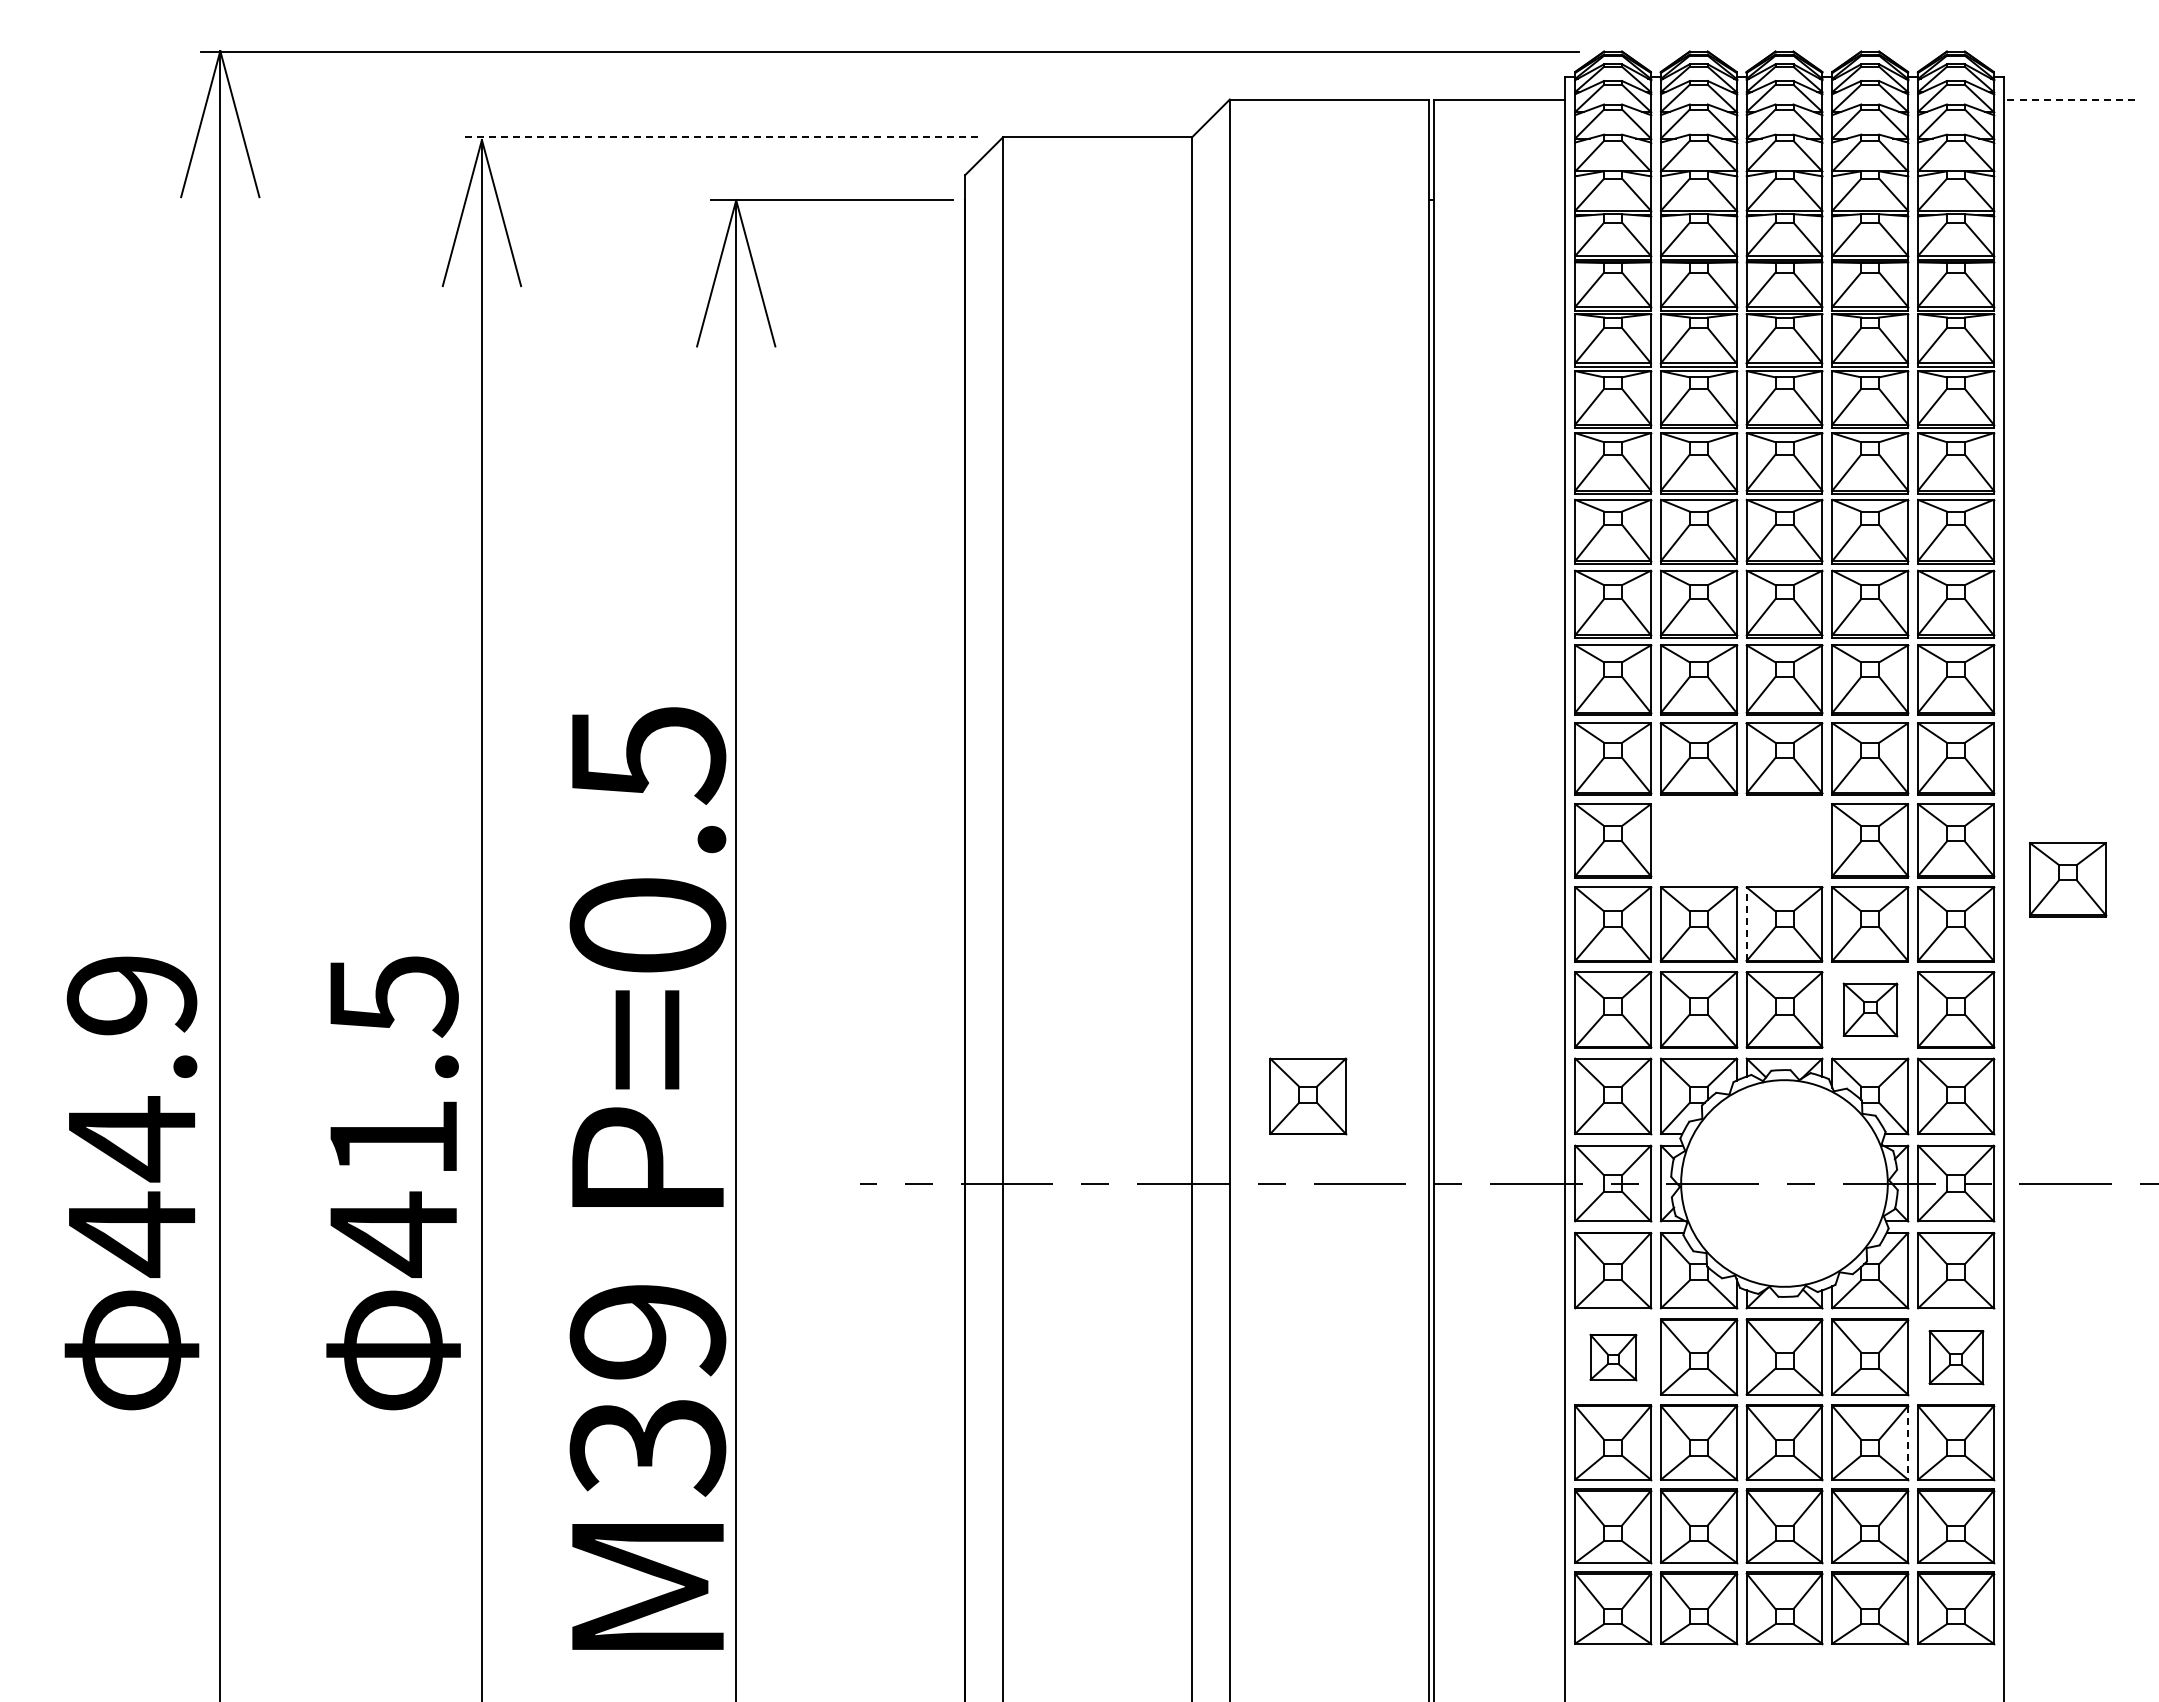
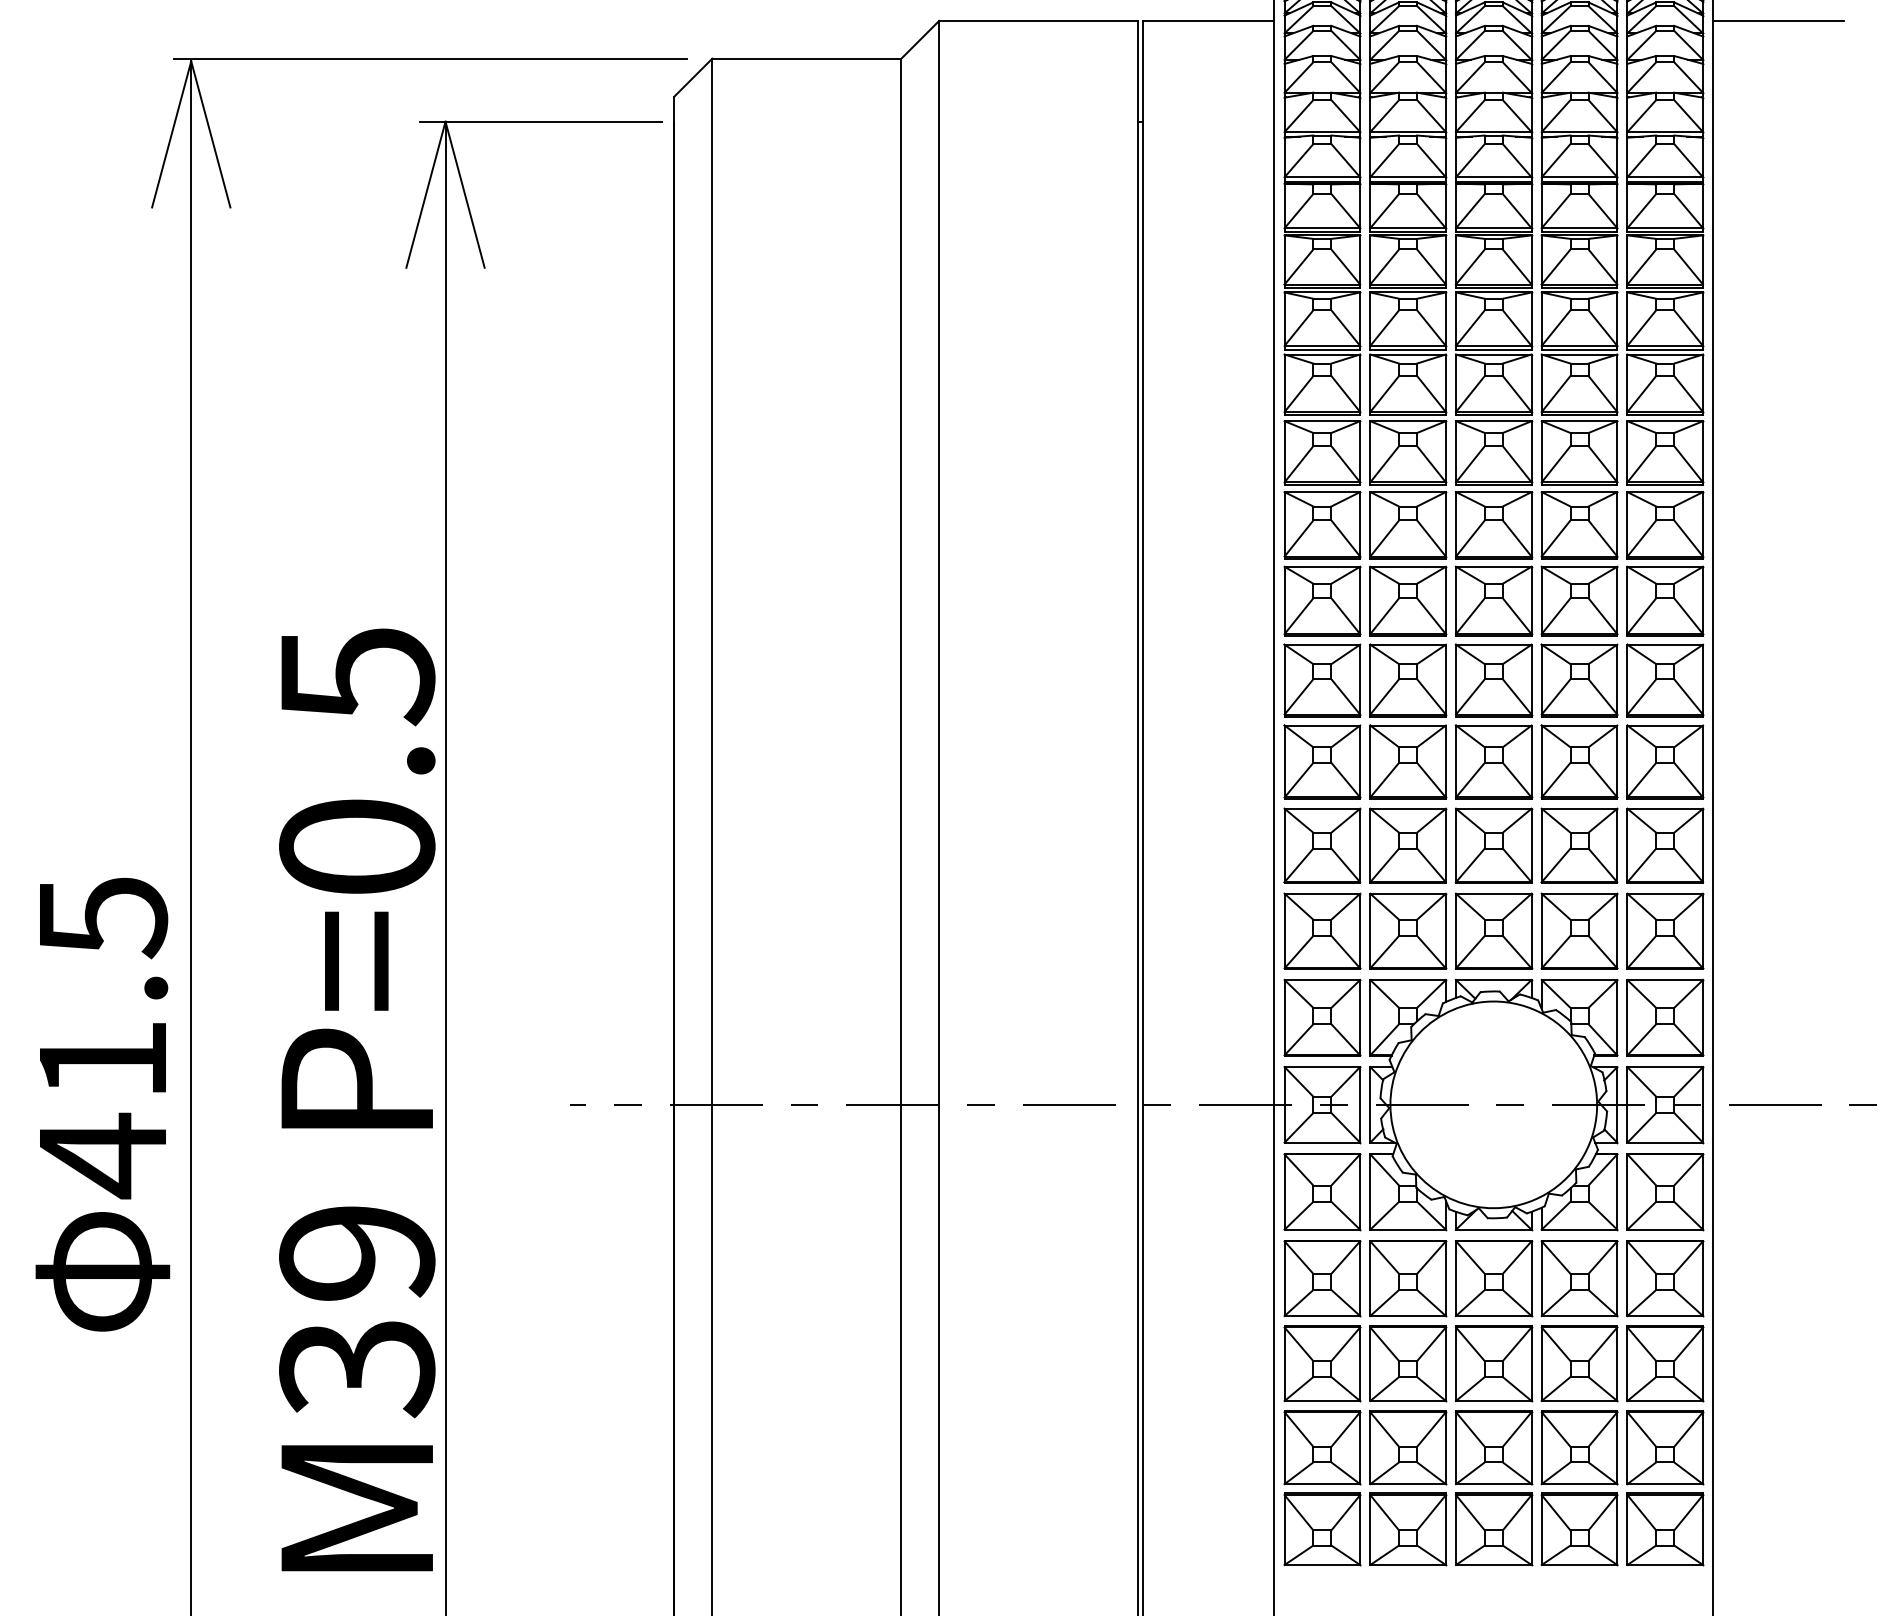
line: (2069, 99) -> (1778, 20), dashed -> solid
line: (721, 137) -> (430, 58), dashed -> solid
part: (1741, 840) -> (1450, 761), added
part: (2068, 879) -> (1777, 800), removed
line: (1746, 924) -> (1455, 845), dashed -> solid
part: (1870, 1009) -> (1579, 930), size x1.43
part: (1308, 1096) -> (1017, 1017), removed
part: (1613, 1357) -> (1322, 1278), size x1.67
part: (1956, 1357) -> (1665, 1278), size x1.43
line: (1908, 1442) -> (1617, 1363), dashed -> solid

